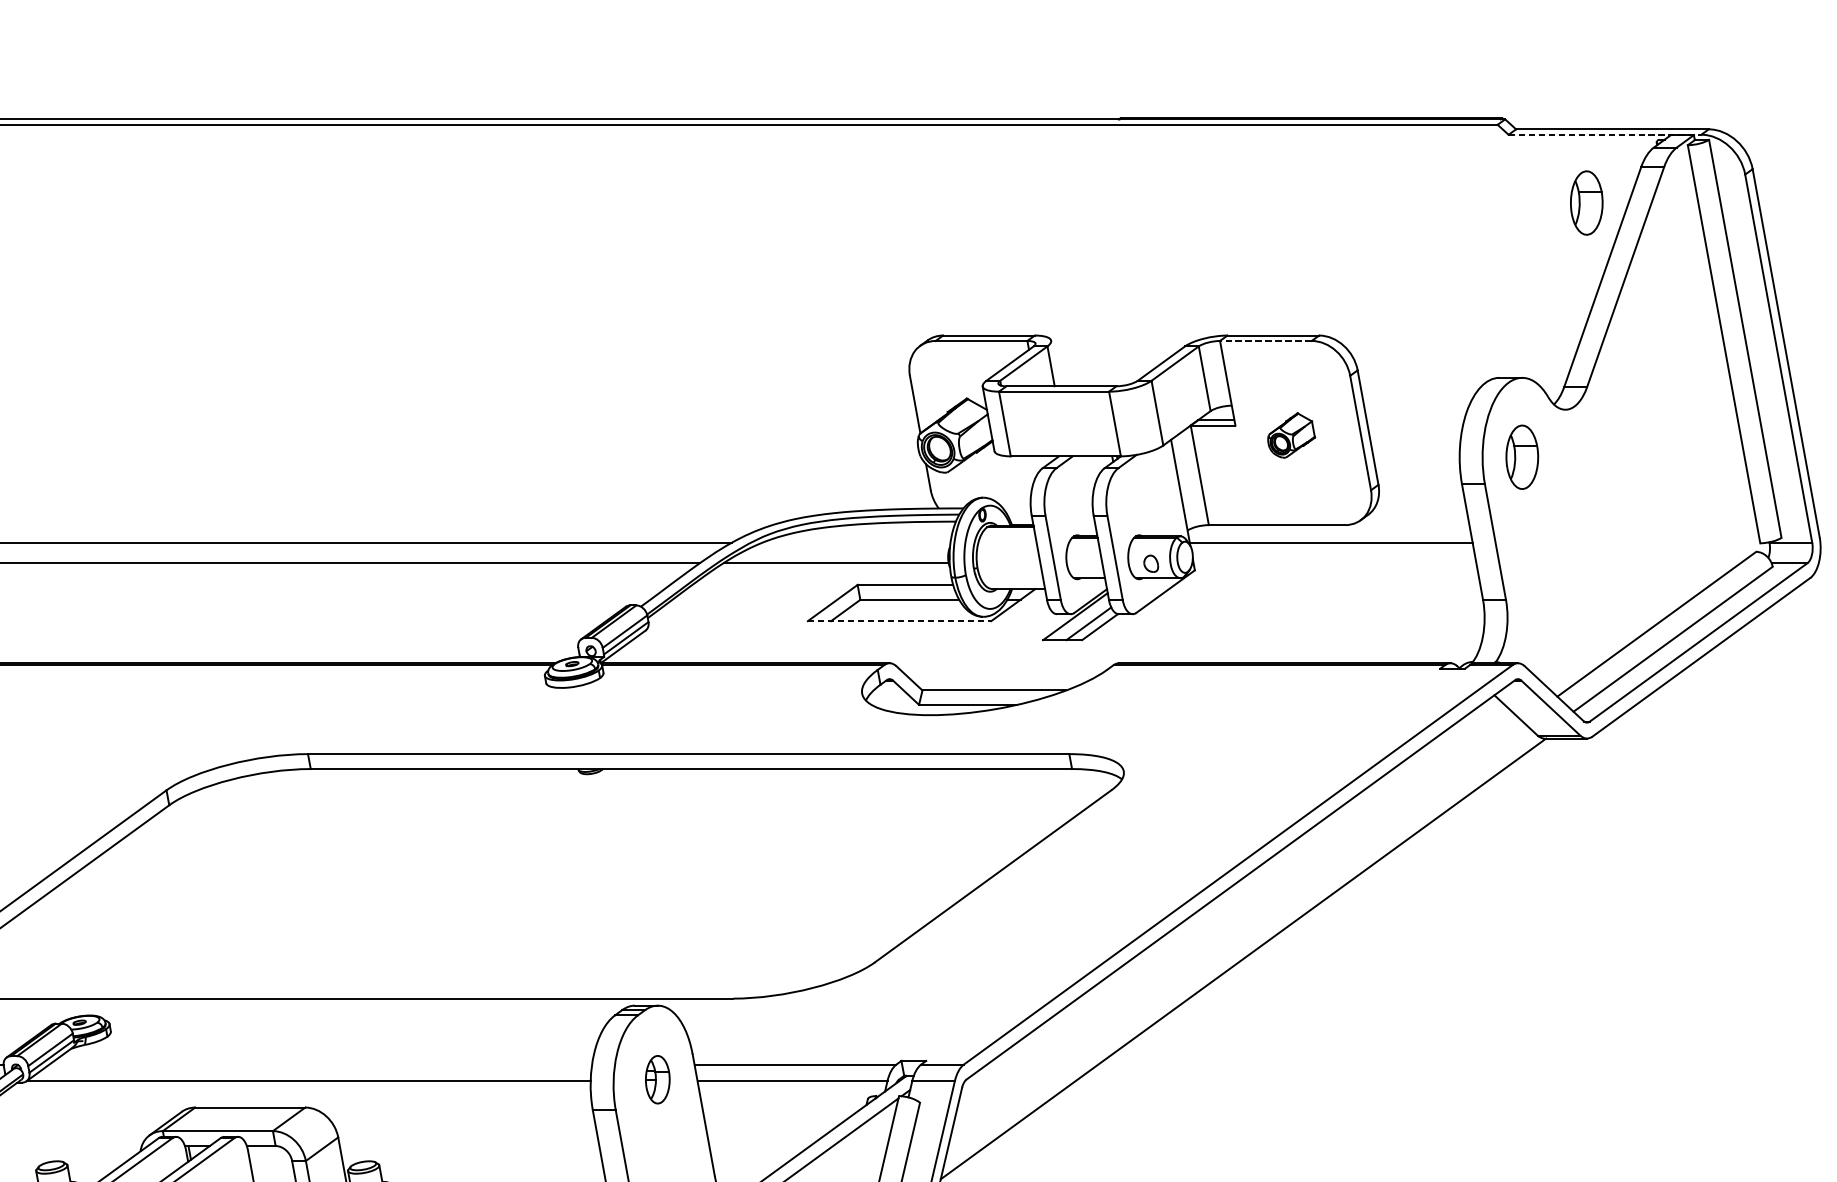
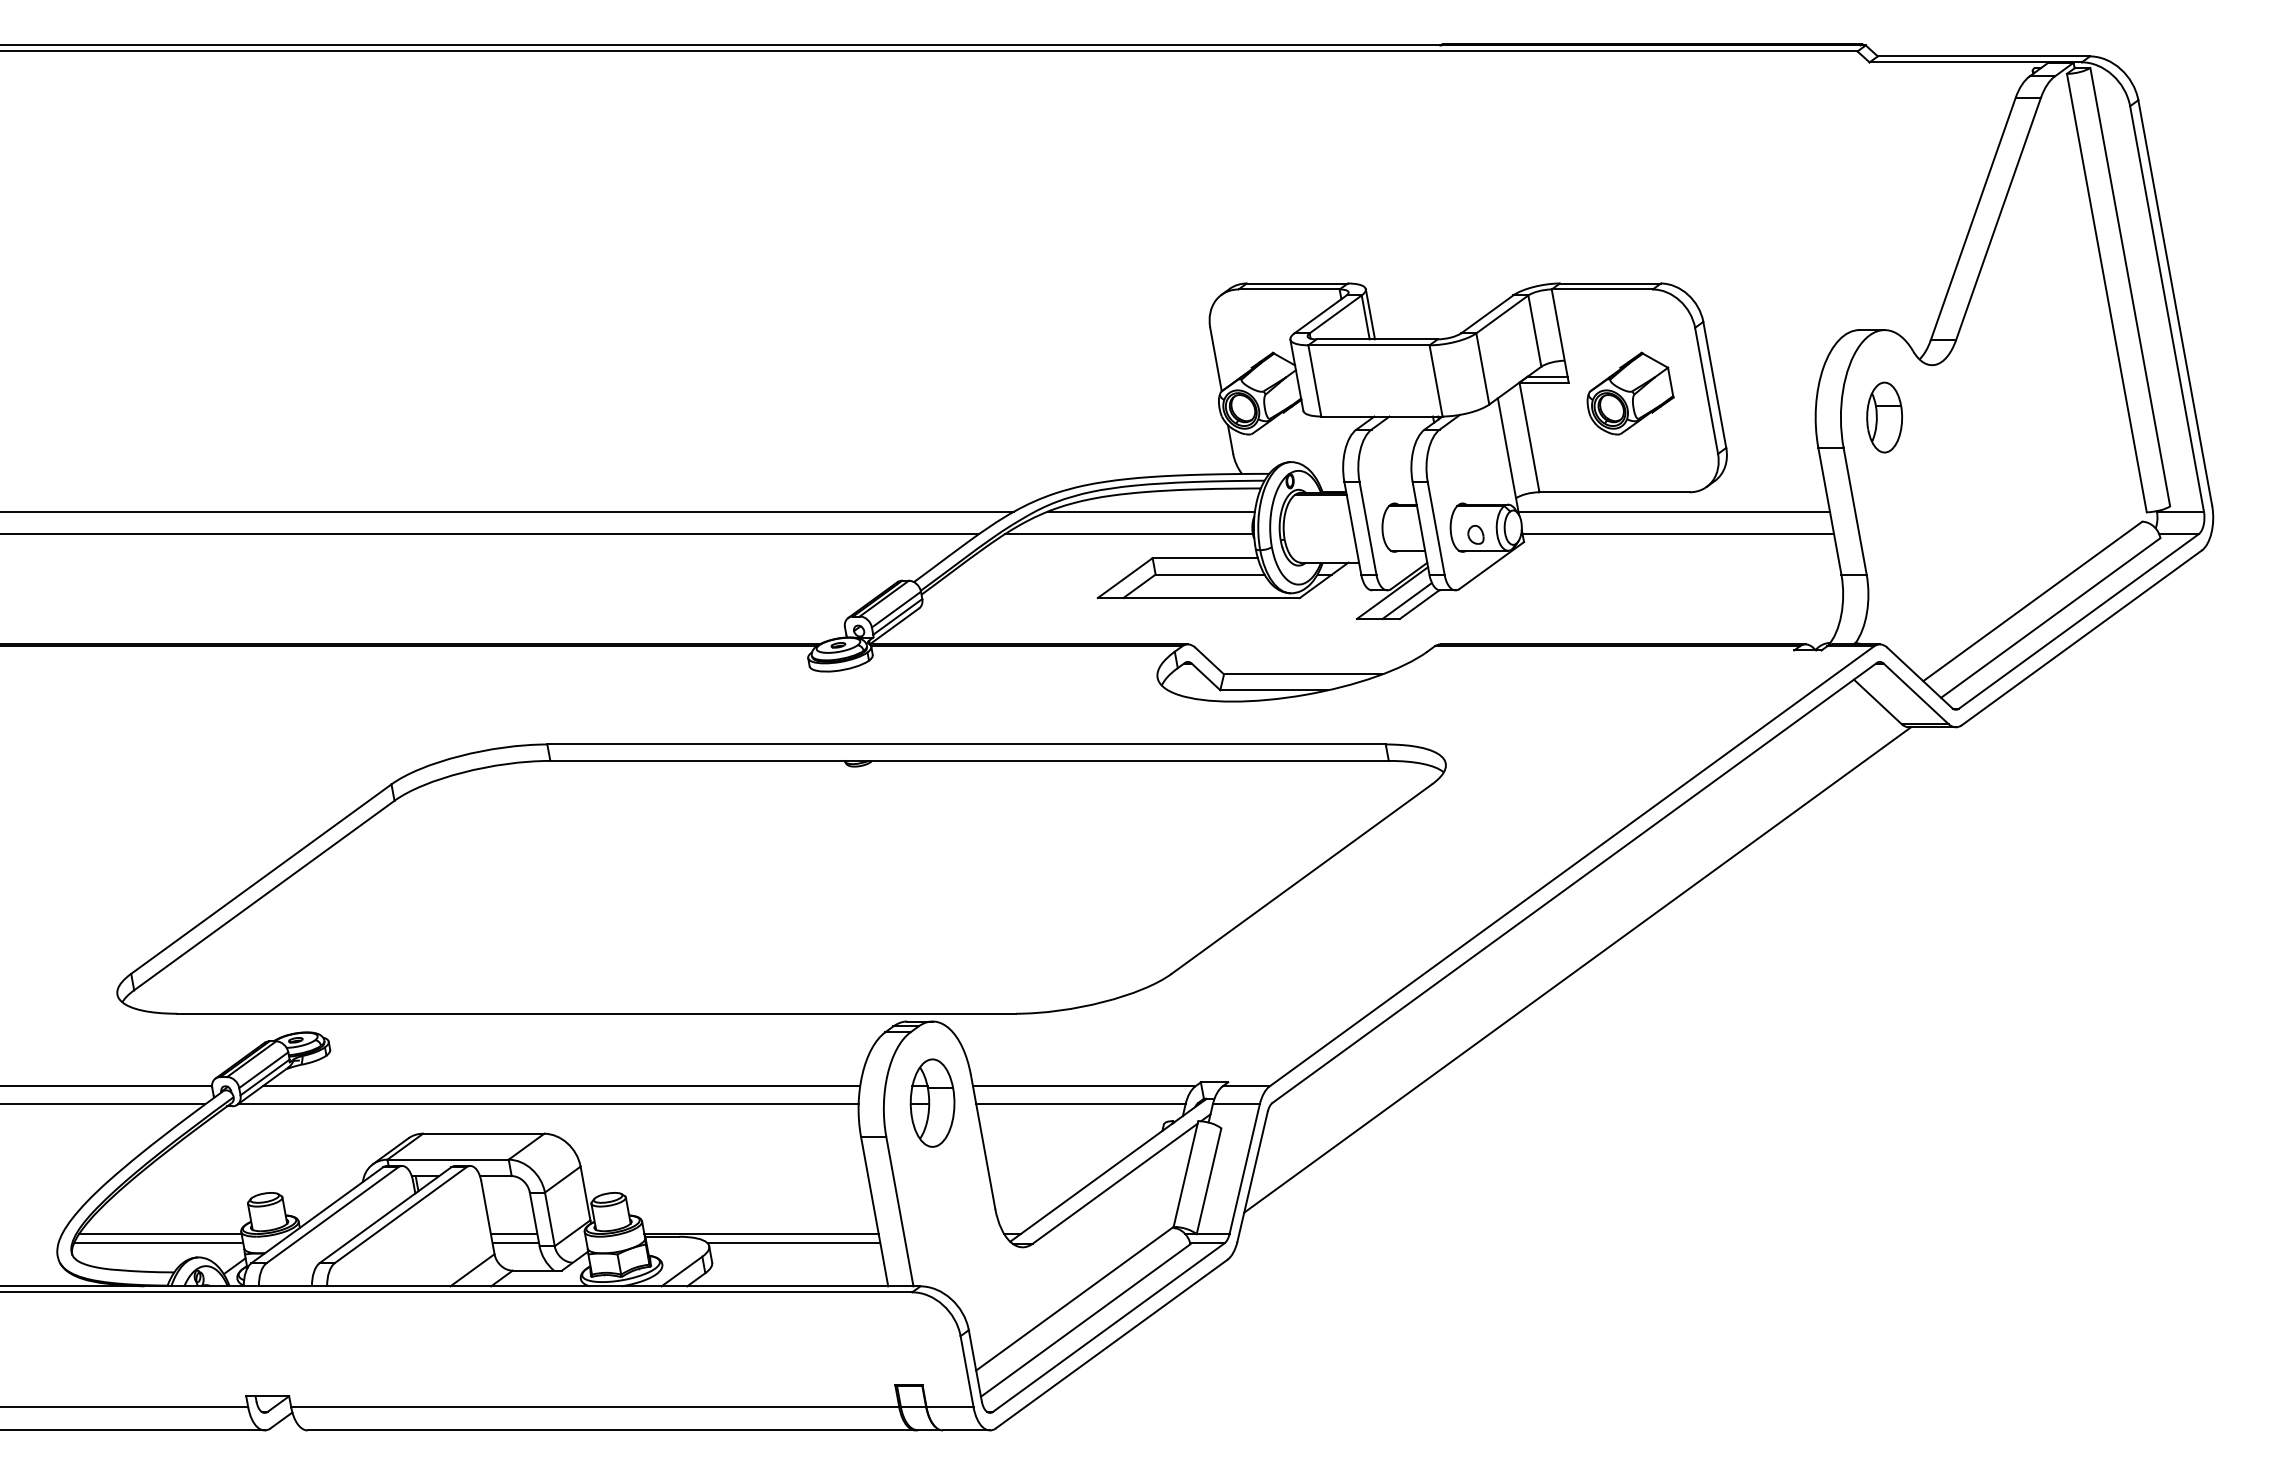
line: (1605, 134) -> (1976, 62), dashed -> solid
part: (1586, 202) -> (1955, 137), removed
line: (1266, 341) -> (1602, 289), dashed -> solid
line: (1054, 363) -> (1369, 314), added
part: (1291, 435) -> (1630, 393), size x1.67
line: (855, 542) -> (1150, 511), added
line: (1335, 563) -> (1678, 534), added
line: (900, 621) -> (1199, 598), dashed -> solid
line: (320, 1064) -> (561, 1086), added
part: (657, 1079) -> (932, 1102), size x1.67

